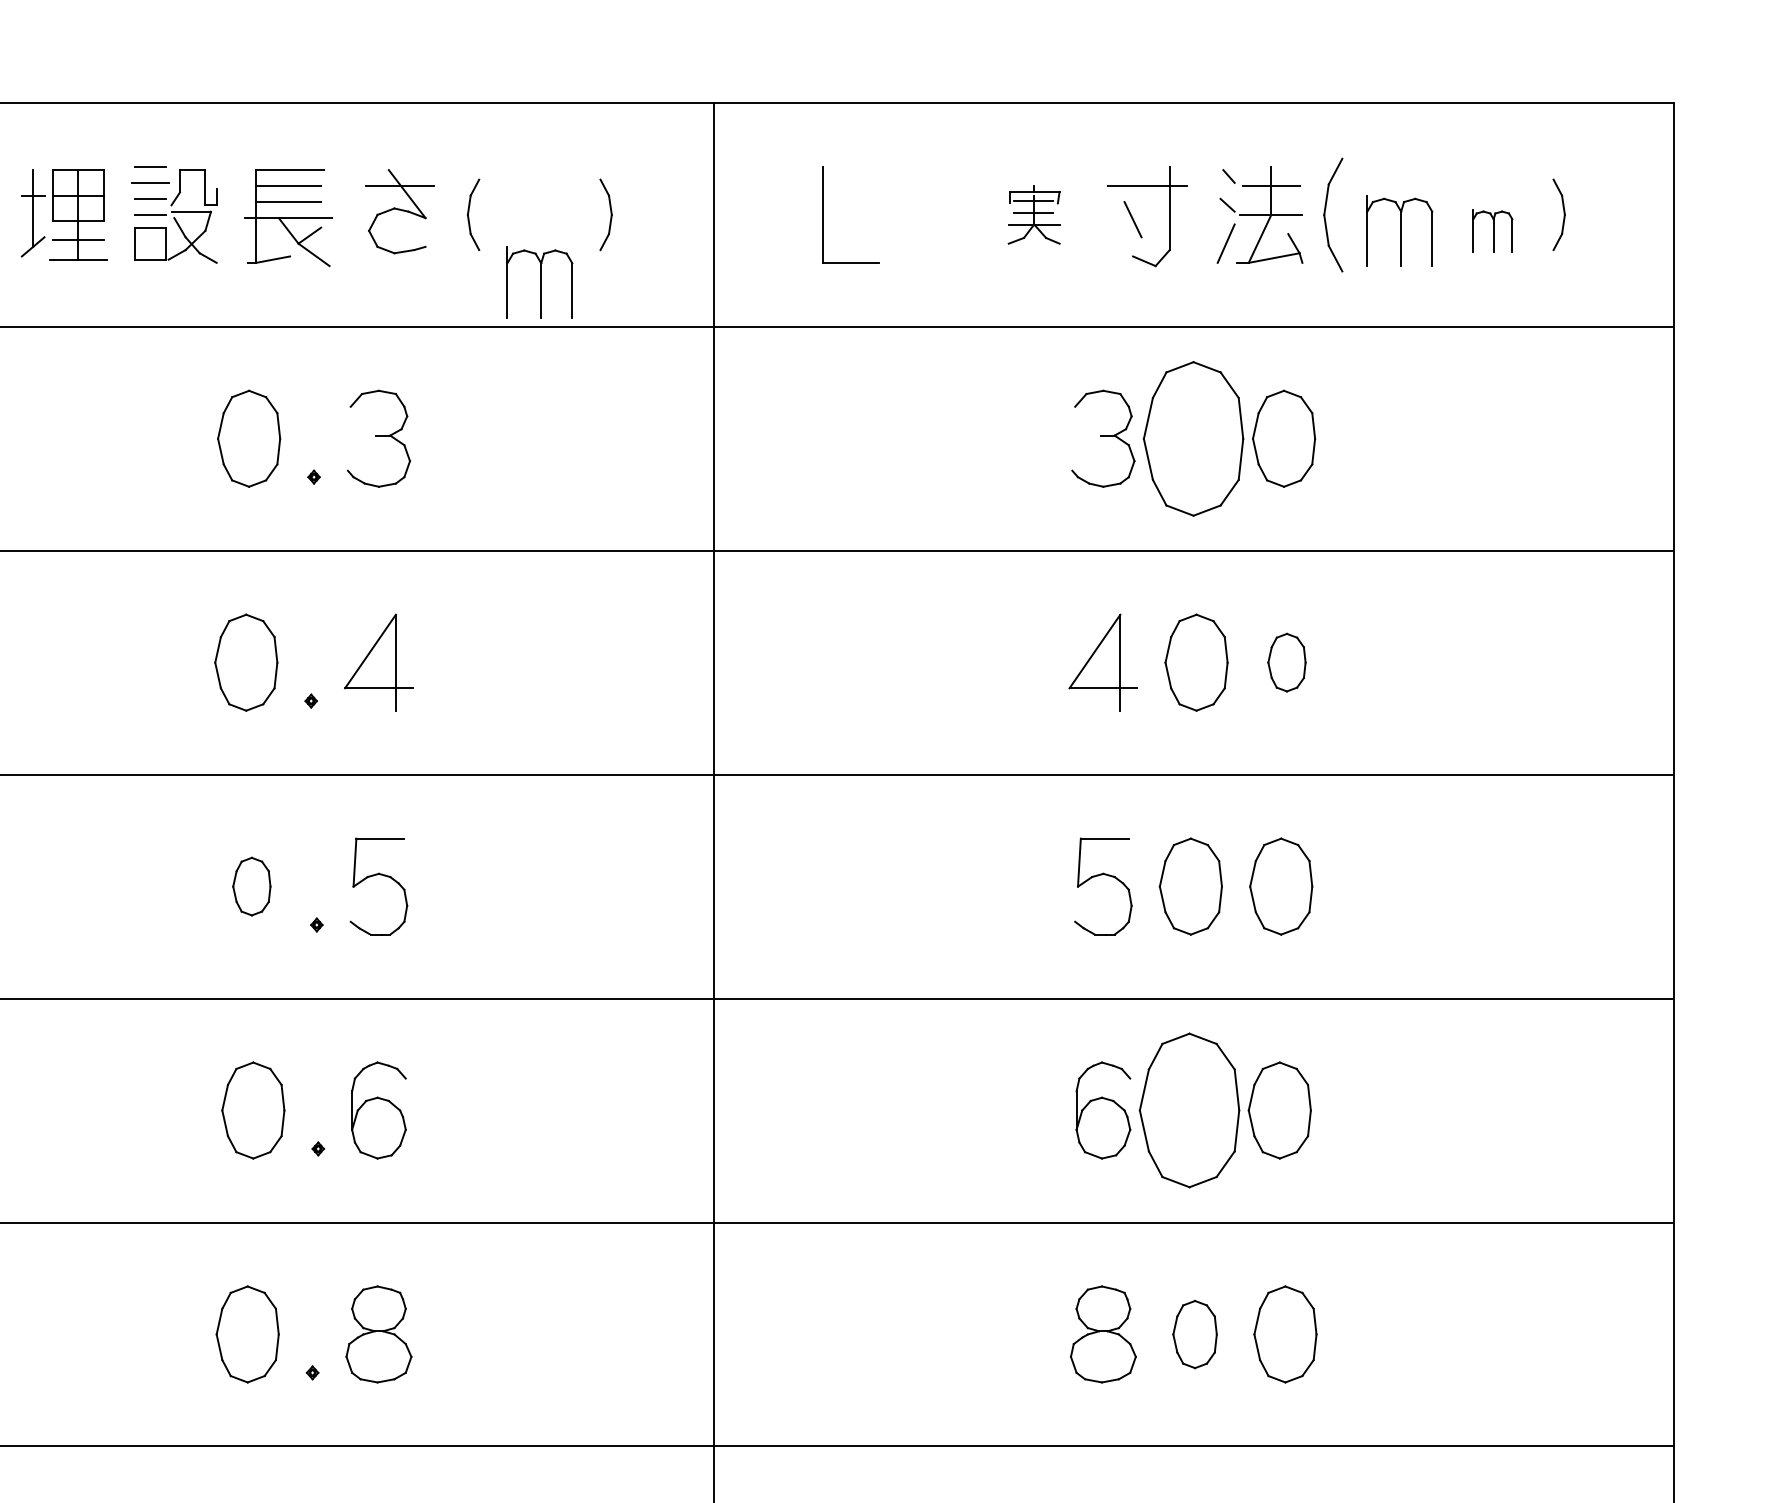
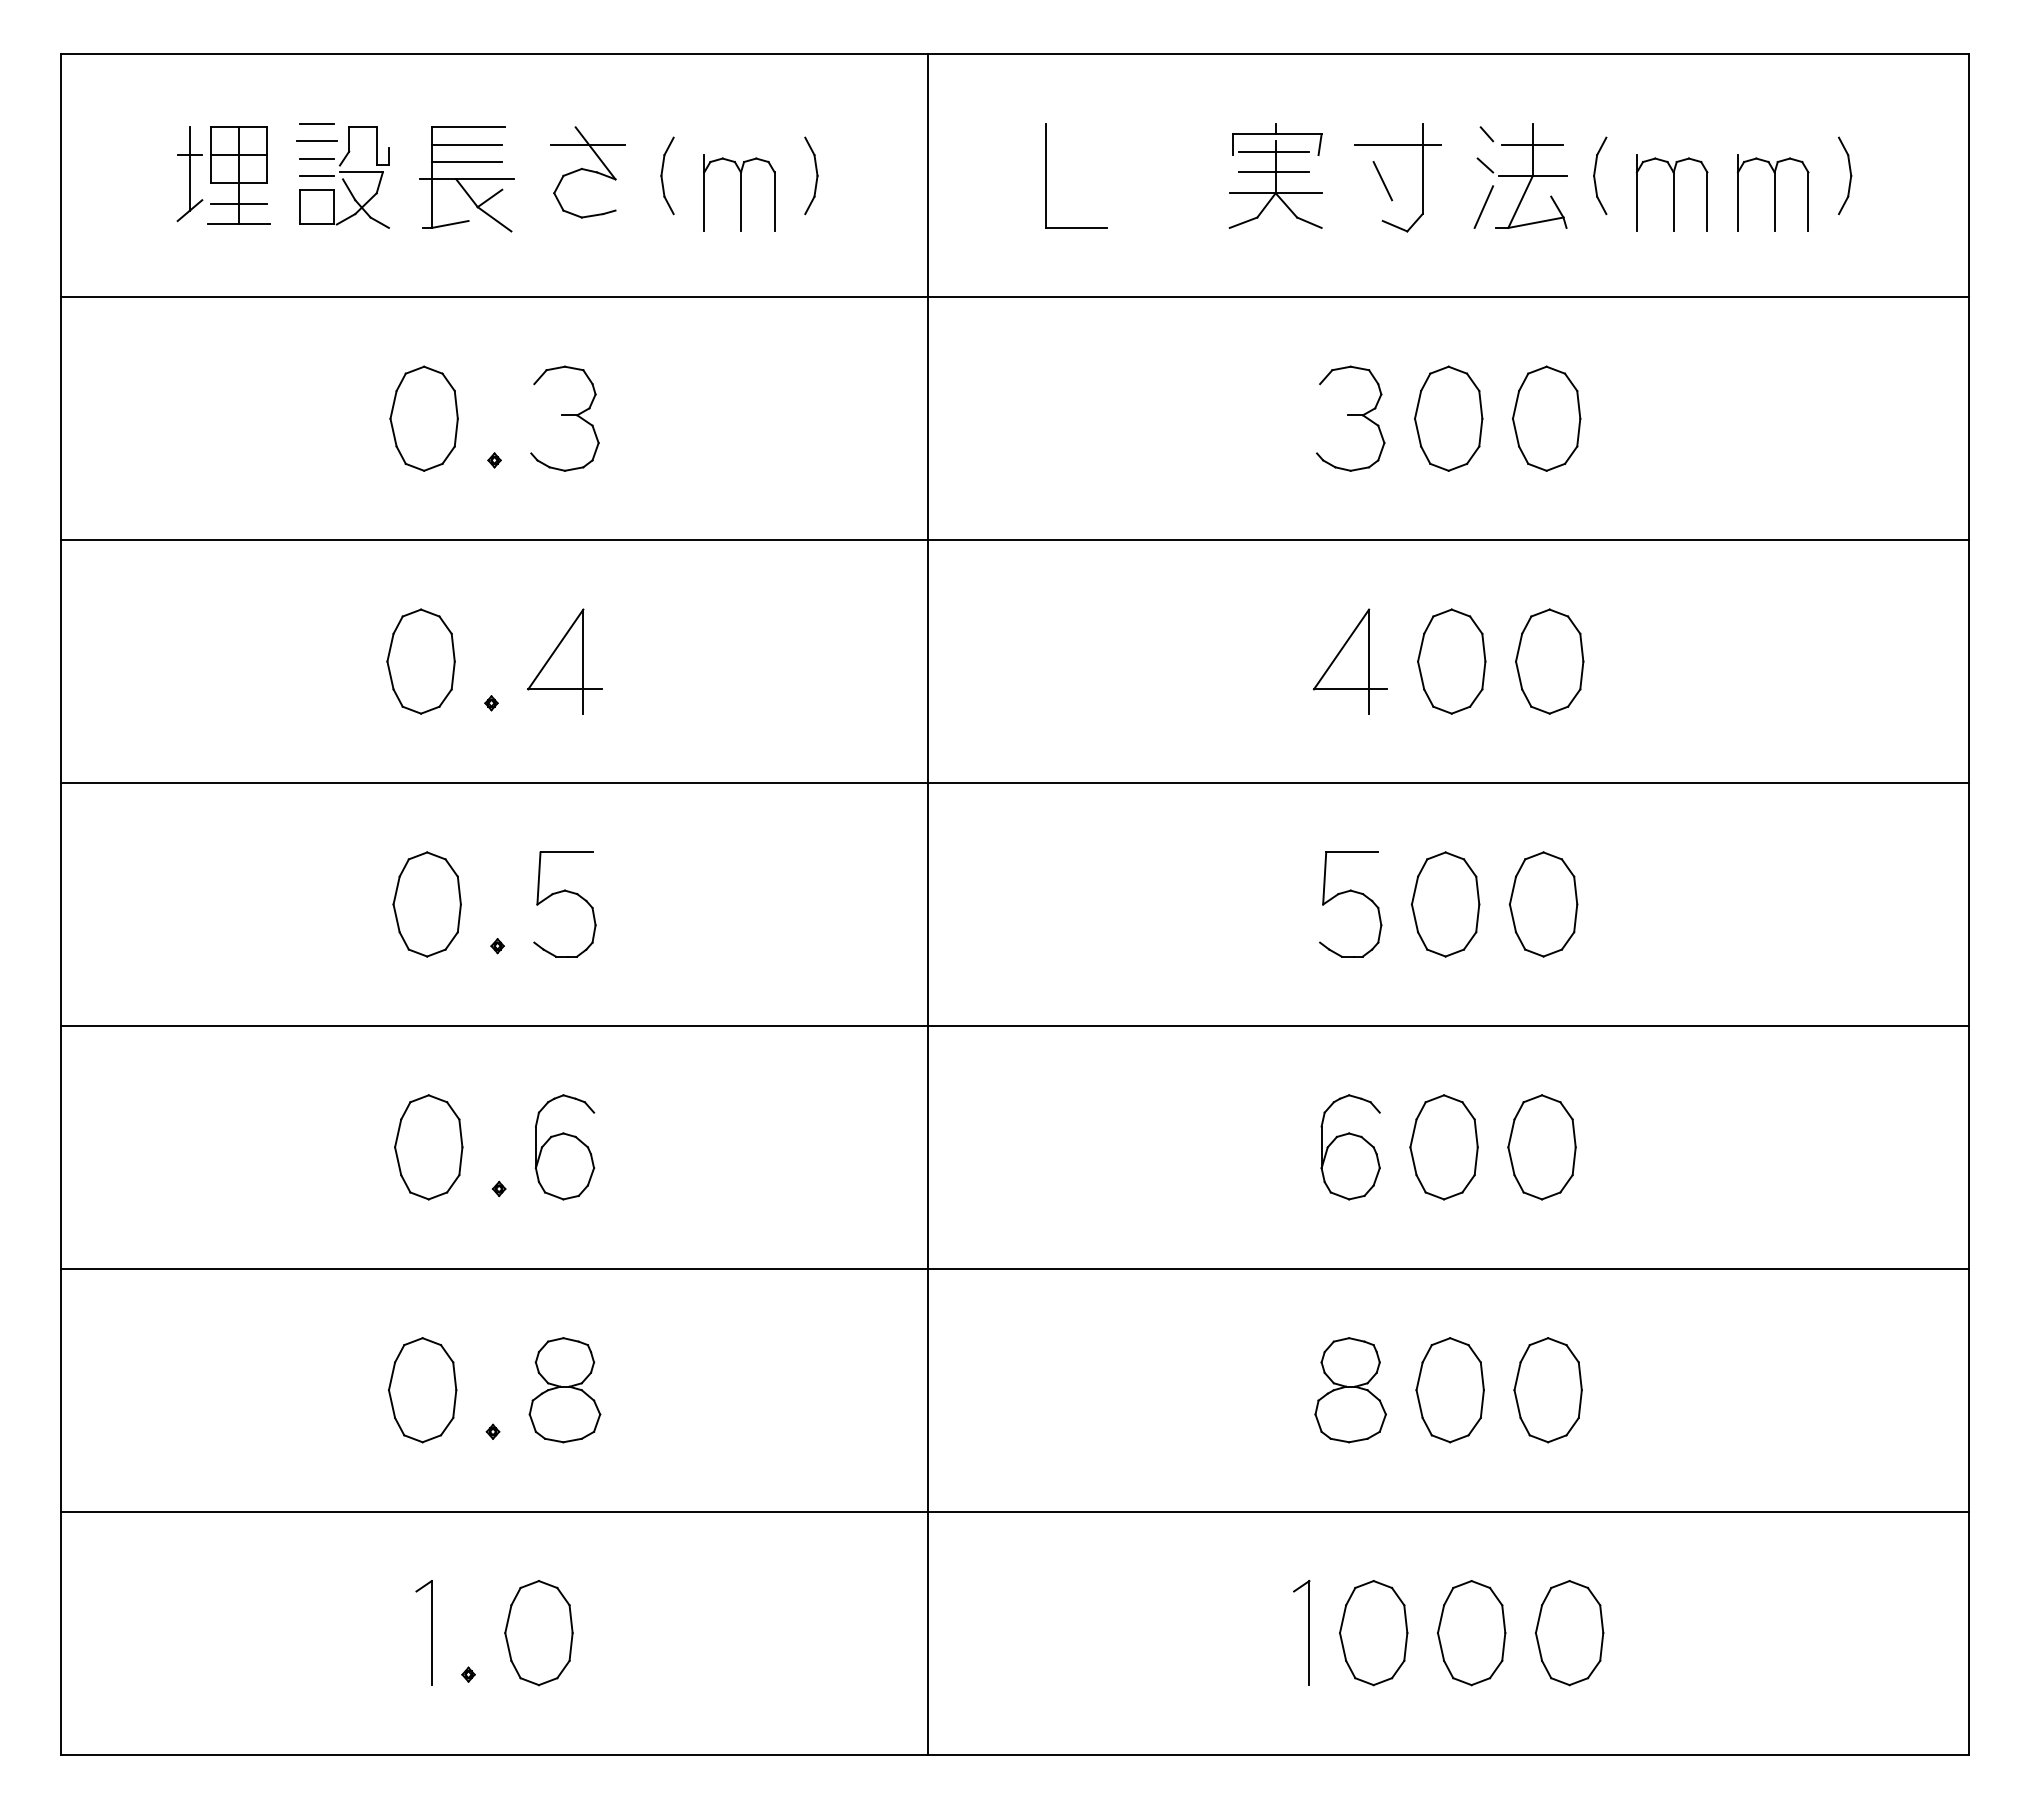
part: (1034, 214) -> (1275, 175), size x1.67
part: (1333, 214) -> (1600, 175), size x0.62
part: (1492, 230) -> (1772, 192), size x1.67
part: (539, 281) -> (739, 192), moved
part: (1193, 438) -> (1448, 418), size x0.62
part: (1286, 662) -> (1549, 661), size x1.67
part: (251, 886) -> (426, 904), size x1.67
part: (1188, 1110) -> (1443, 1147), size x0.62
part: (1194, 1334) -> (1449, 1390), size x1.43

